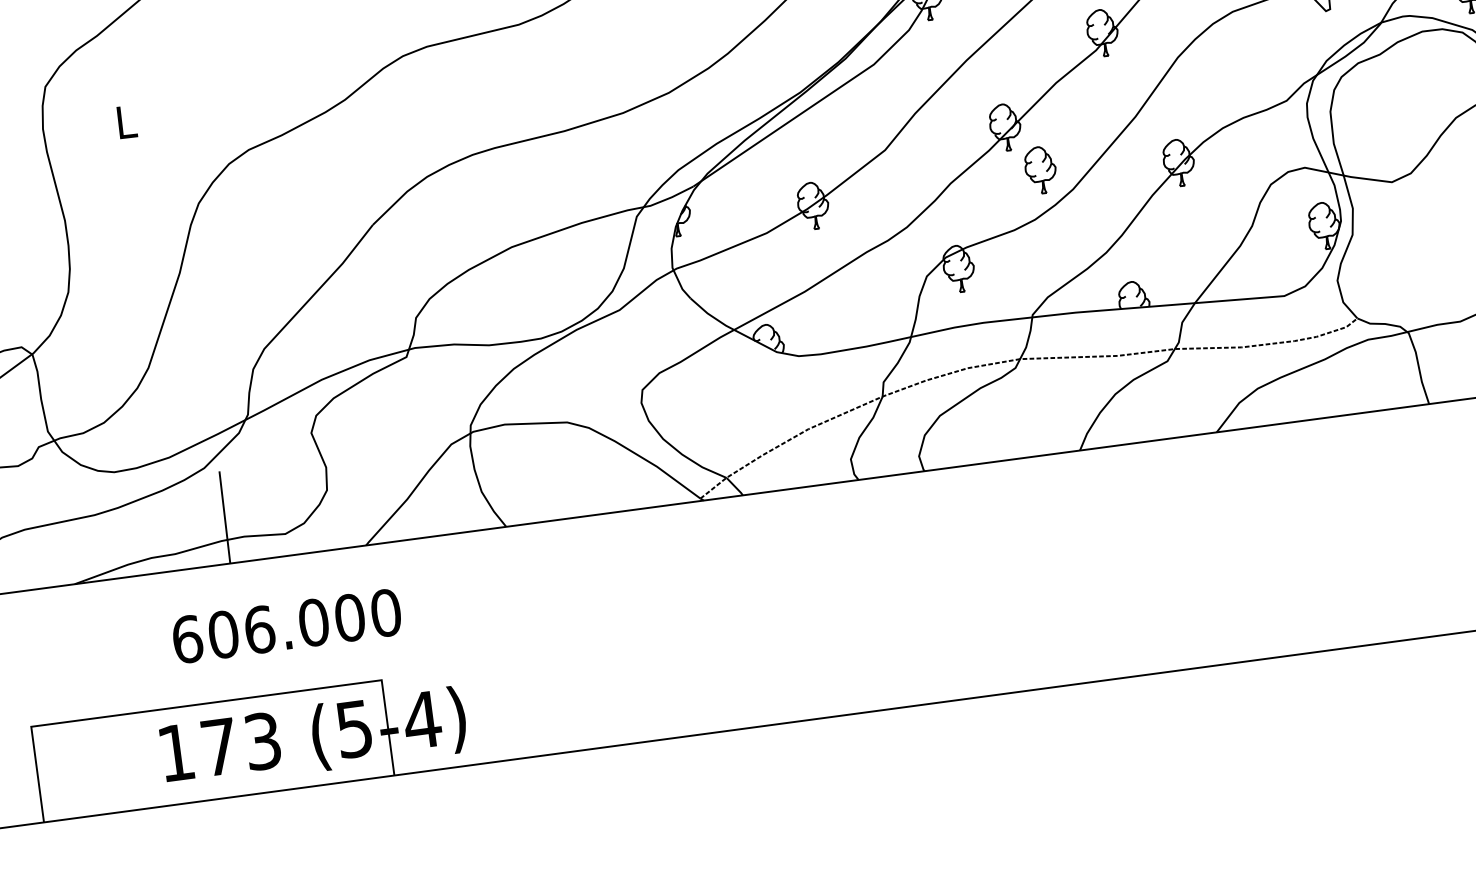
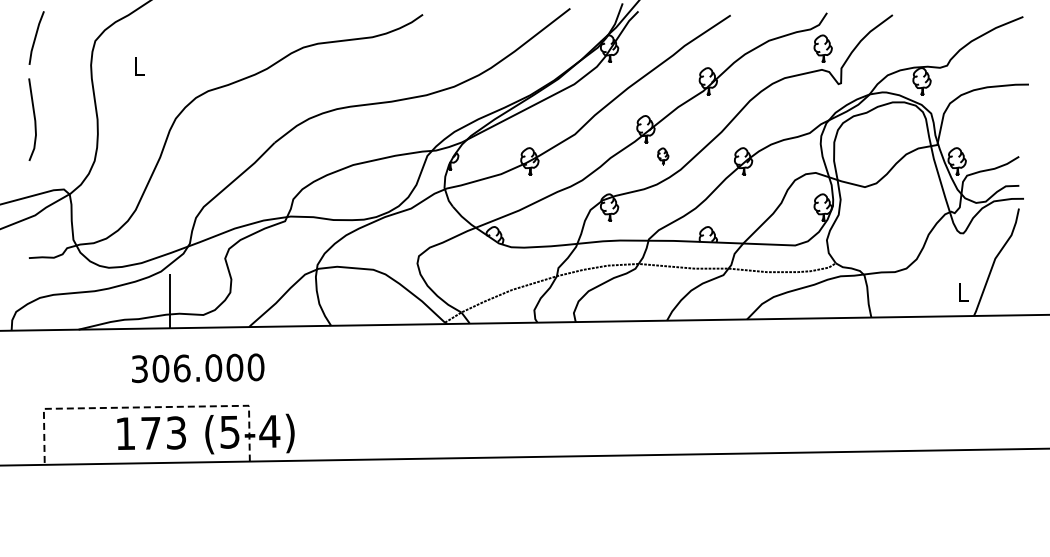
part: (1039, 170) -> (662, 156), size x0.6
text: (187, 640) -> (139, 369), 606.000 -> 306.000
line: (206, 703) -> (146, 407), solid -> dashed

